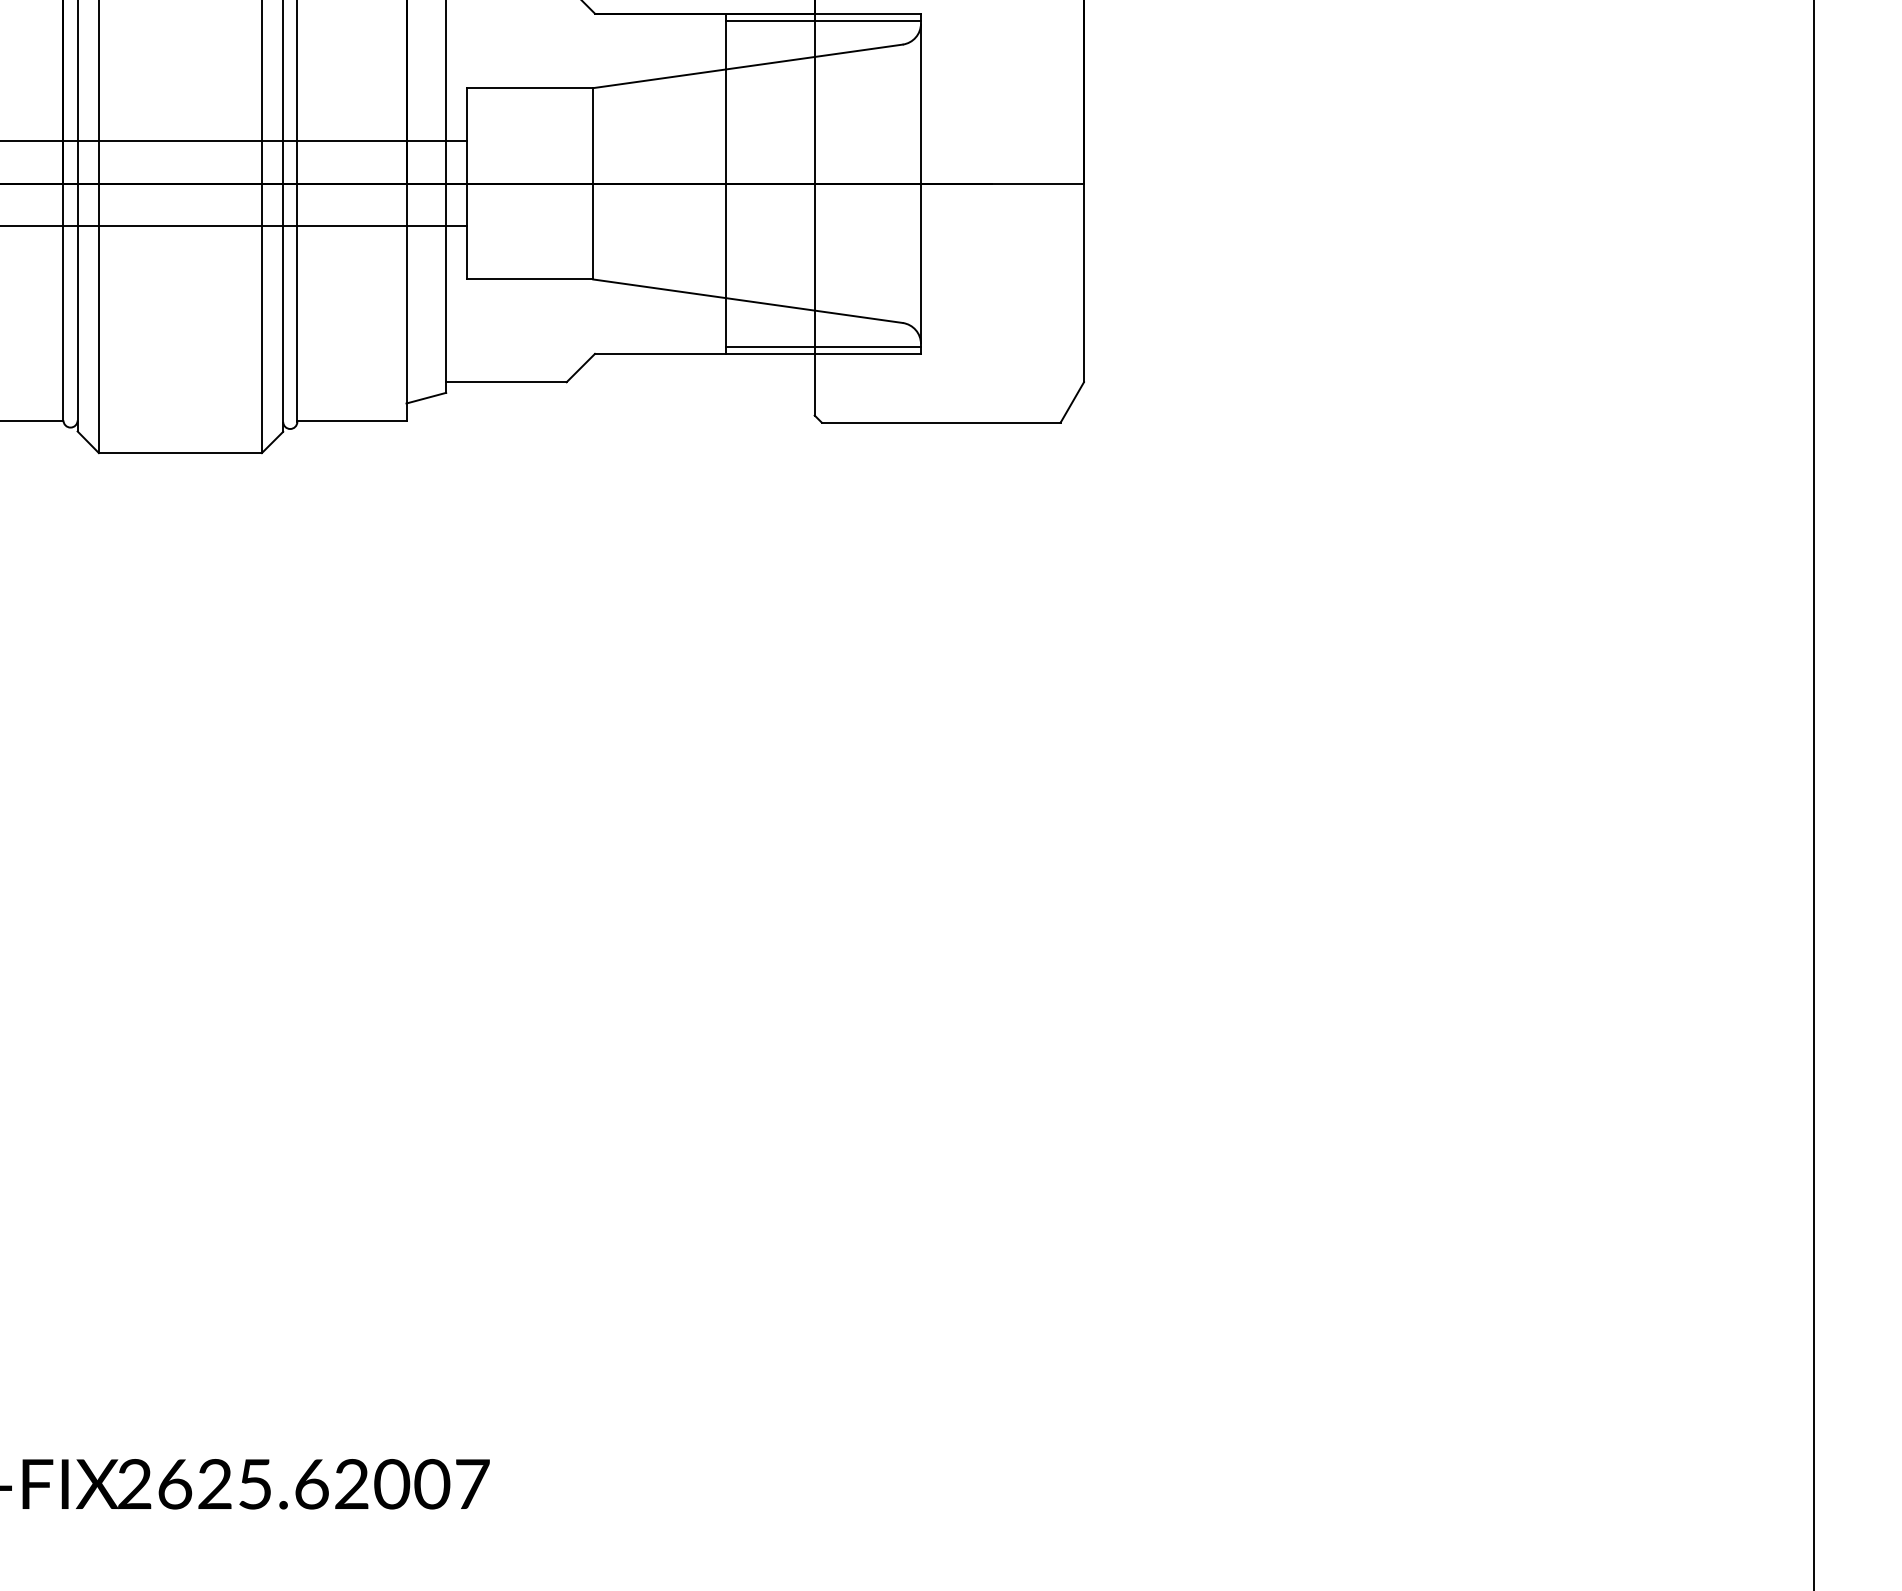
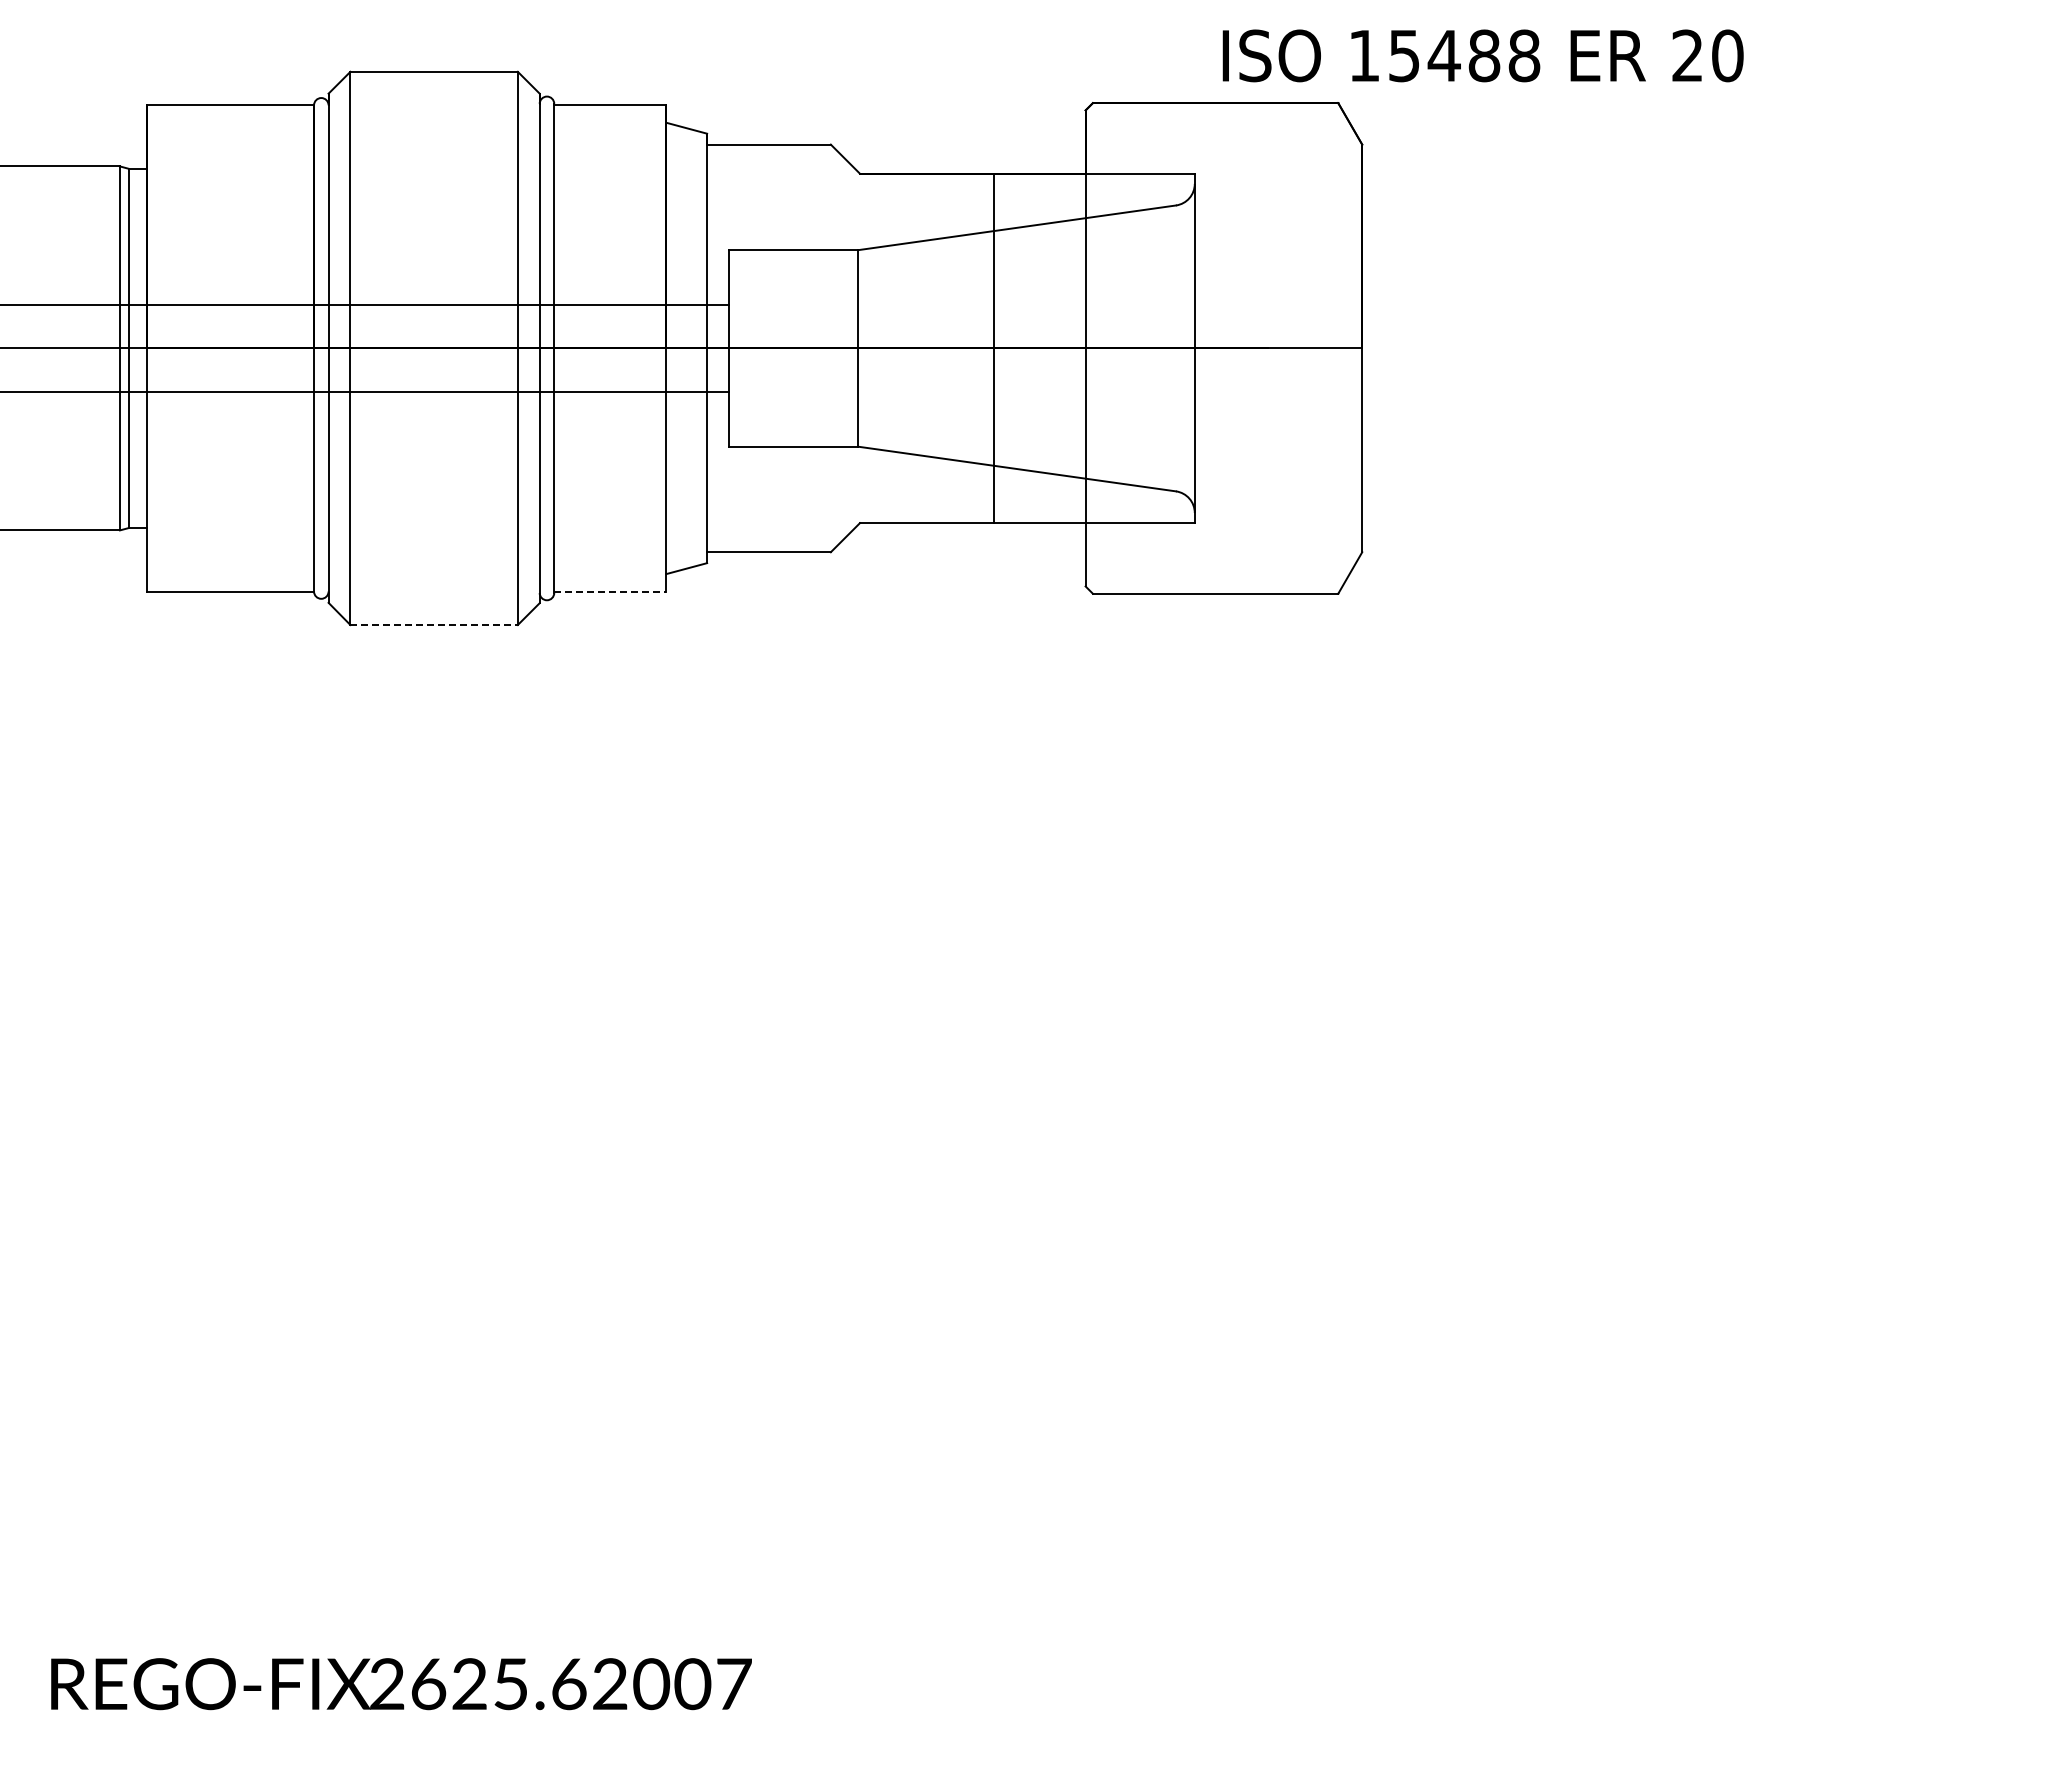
line: (823, 21) -> (1094, 181), removed
line: (823, 346) -> (1094, 515), removed
line: (352, 421) -> (610, 592), solid -> dashed
line: (180, 453) -> (434, 625), solid -> dashed

